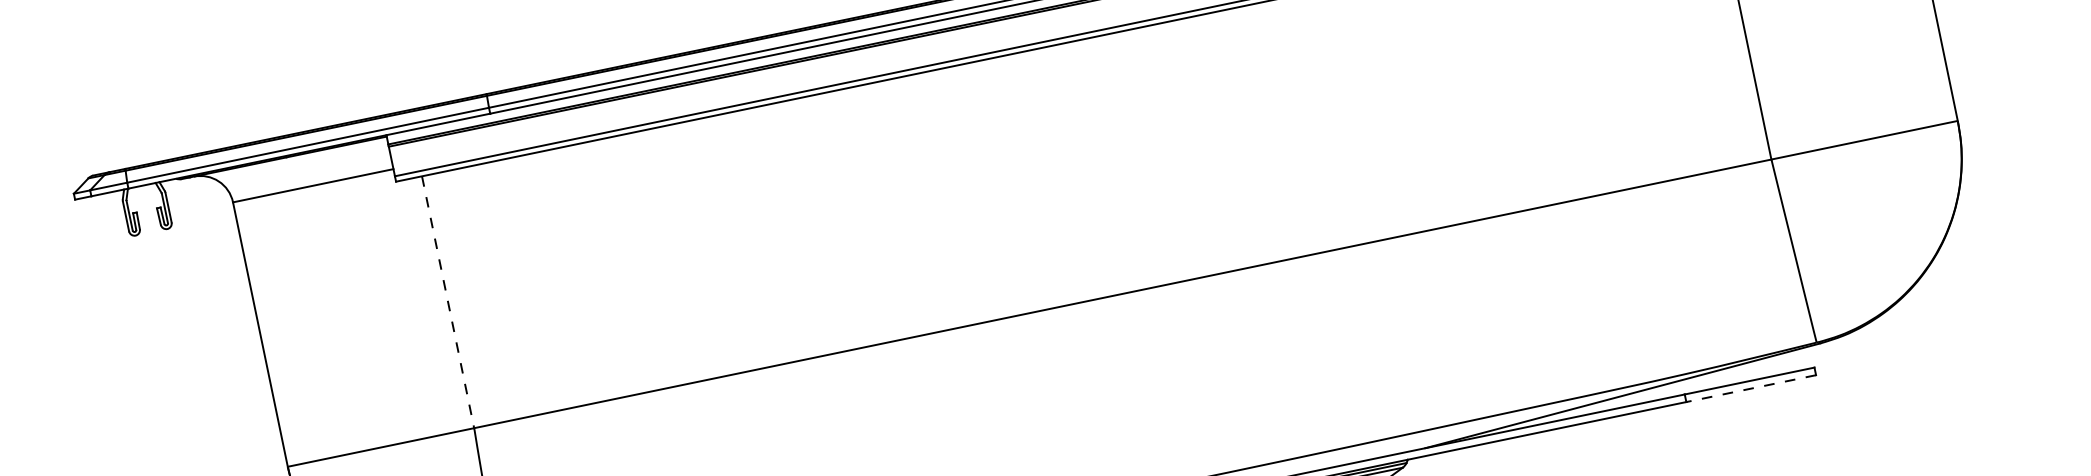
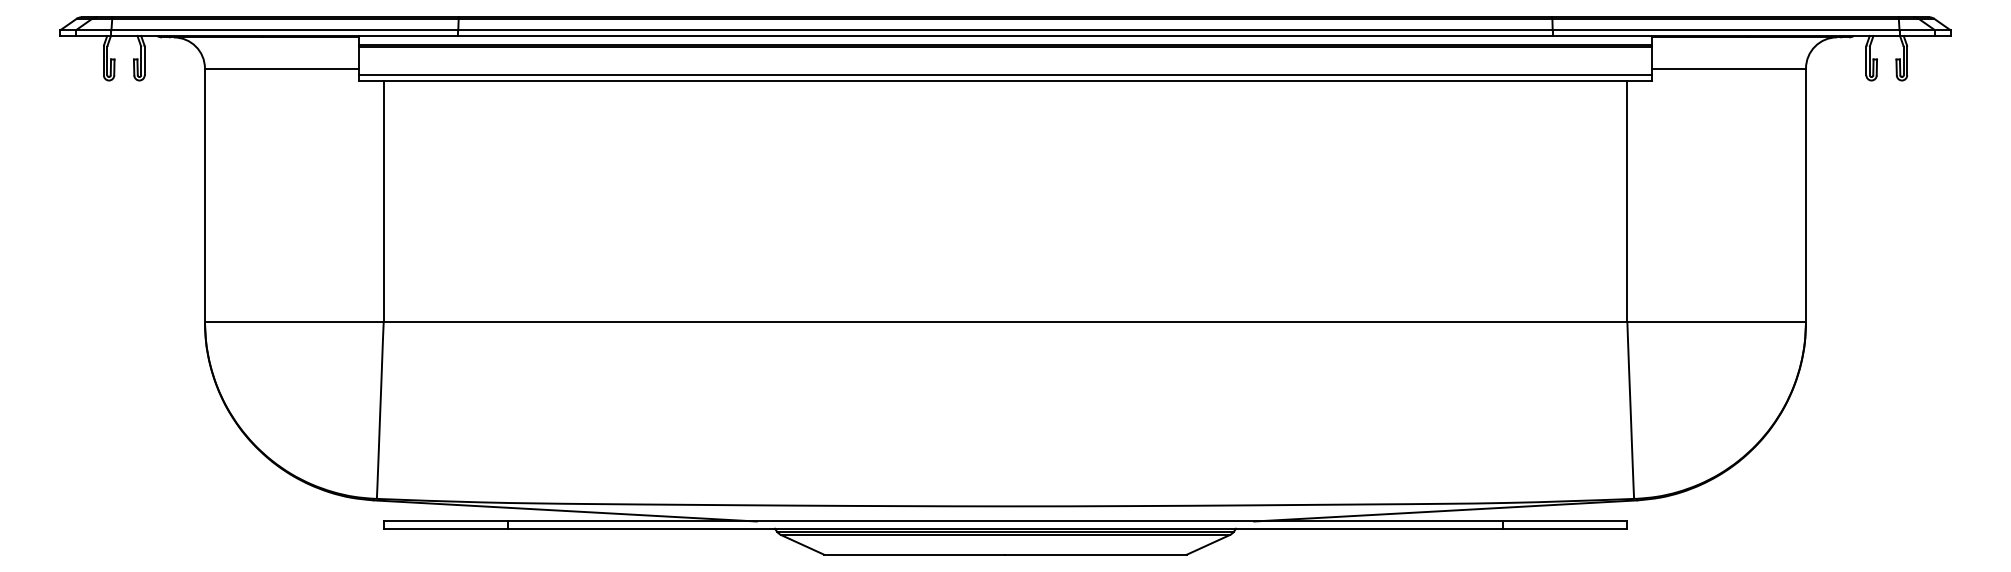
line: (447, 302) -> (383, 201), dashed -> solid
line: (1750, 388) -> (1564, 528), dashed -> solid

